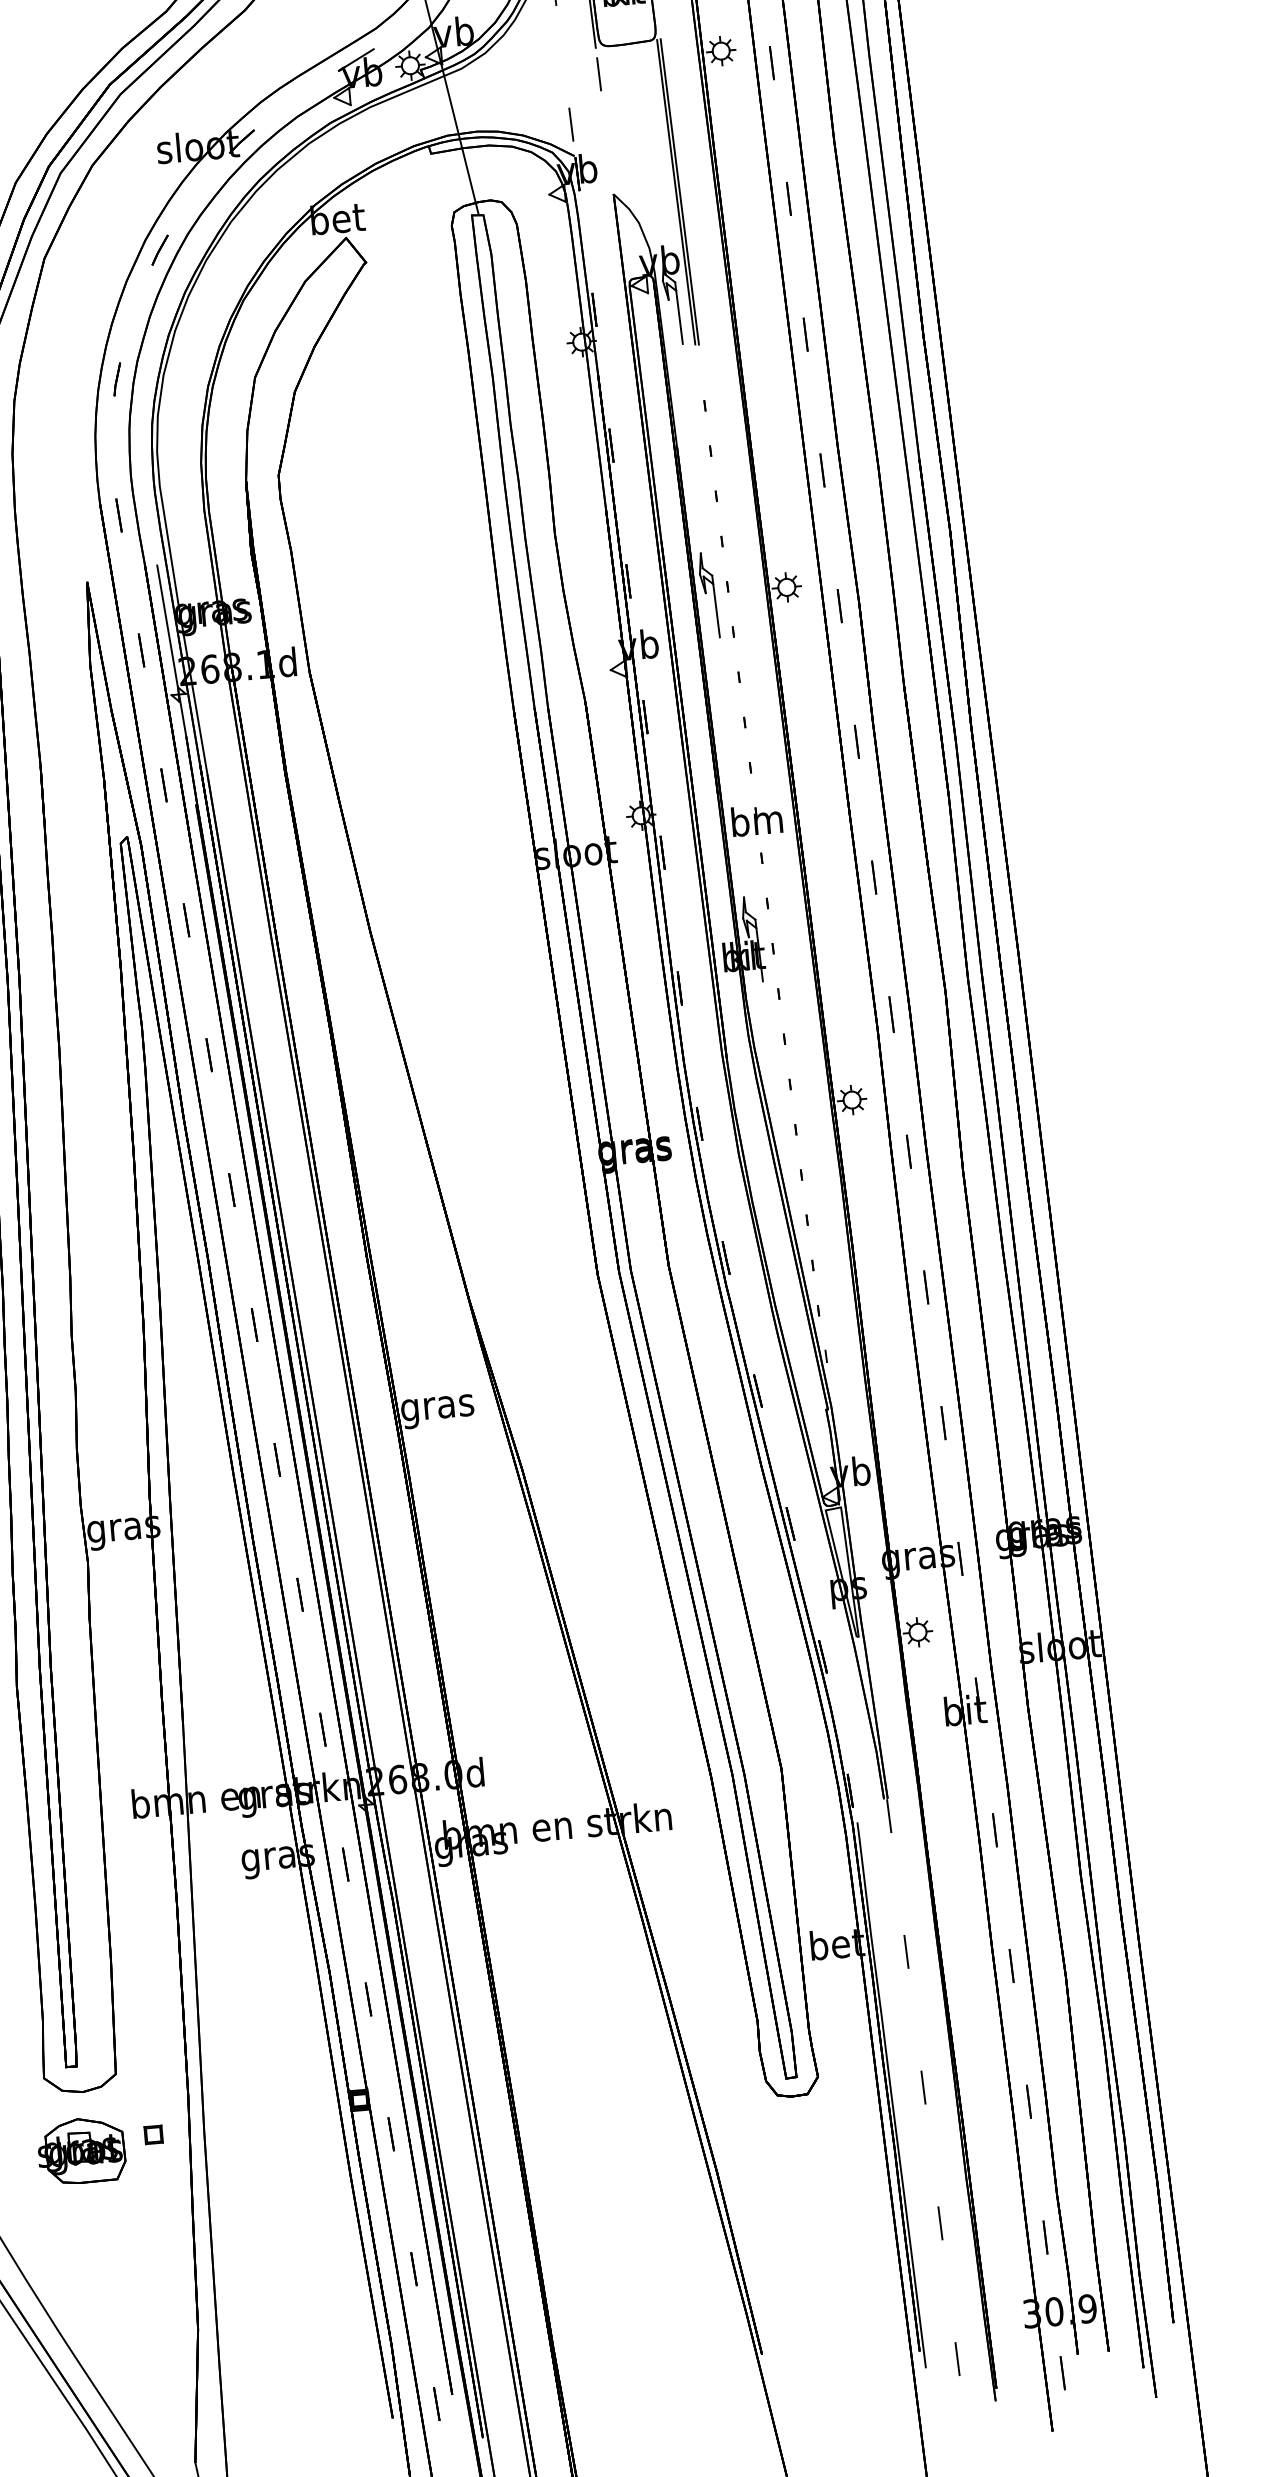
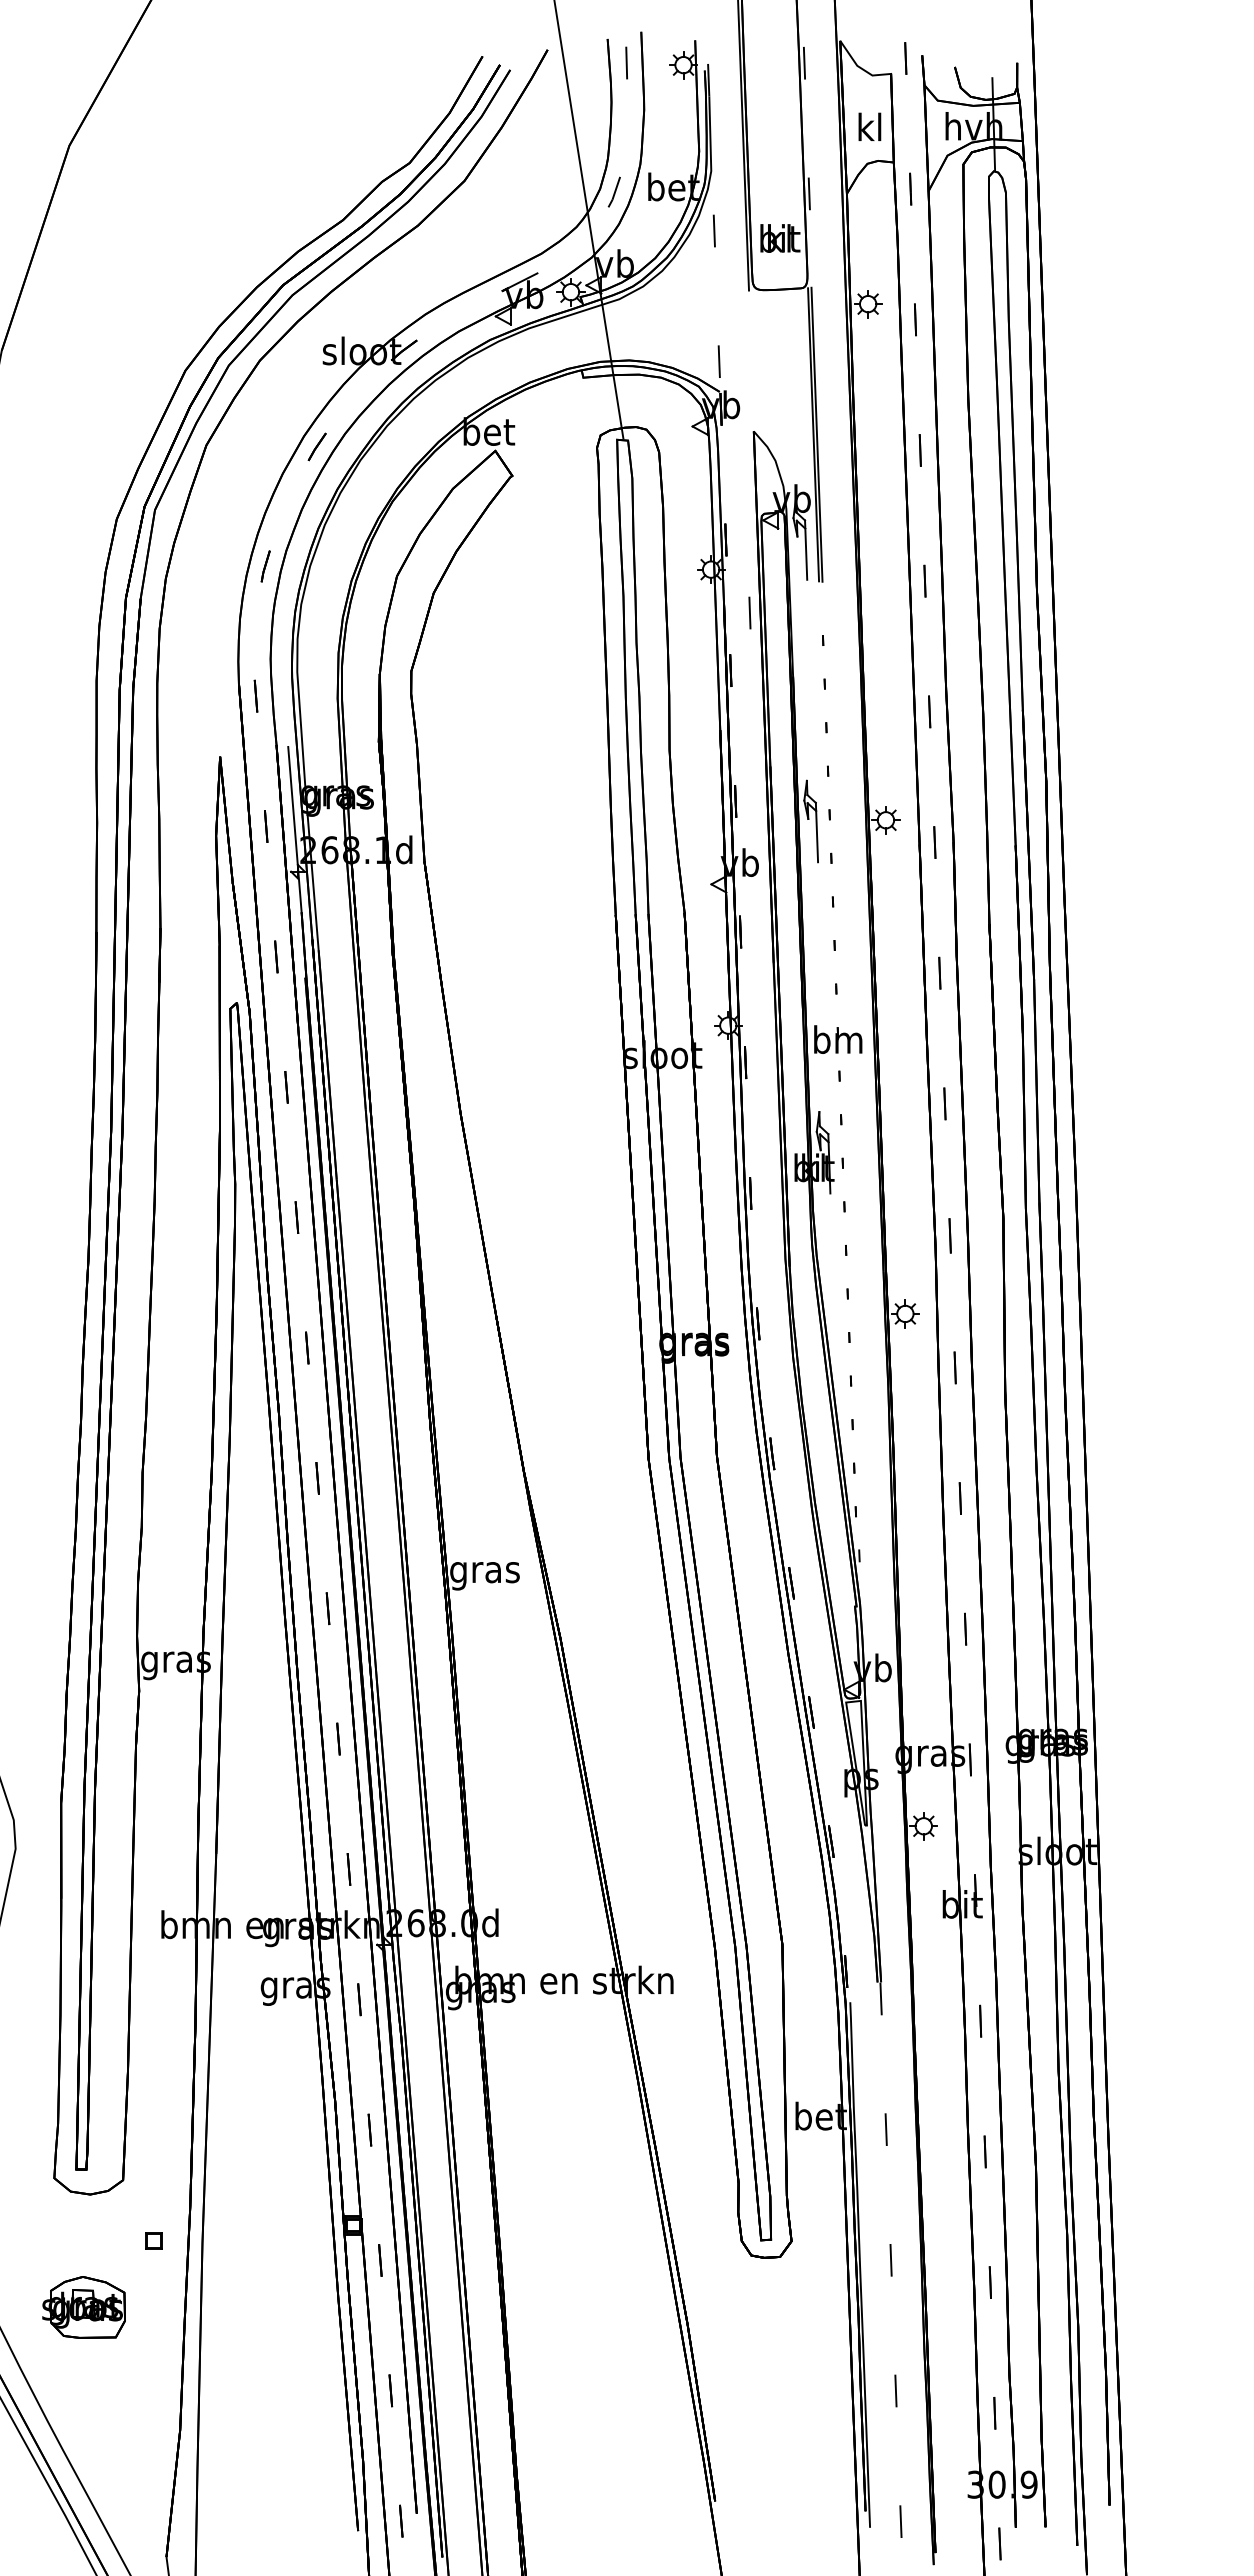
line: (598, 73) -> (749, 612), moved
part: (80, 2151) -> (83, 2307), moved

